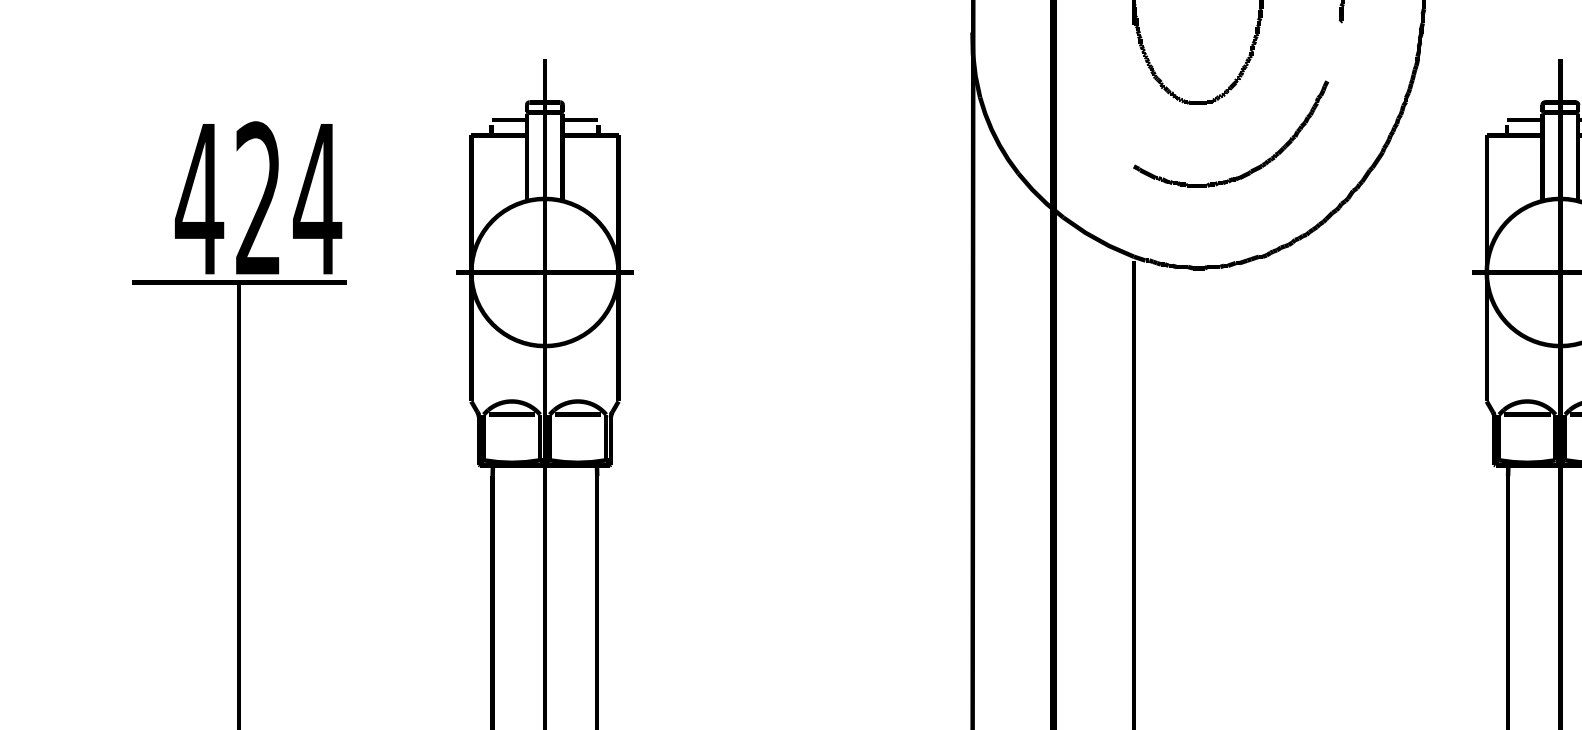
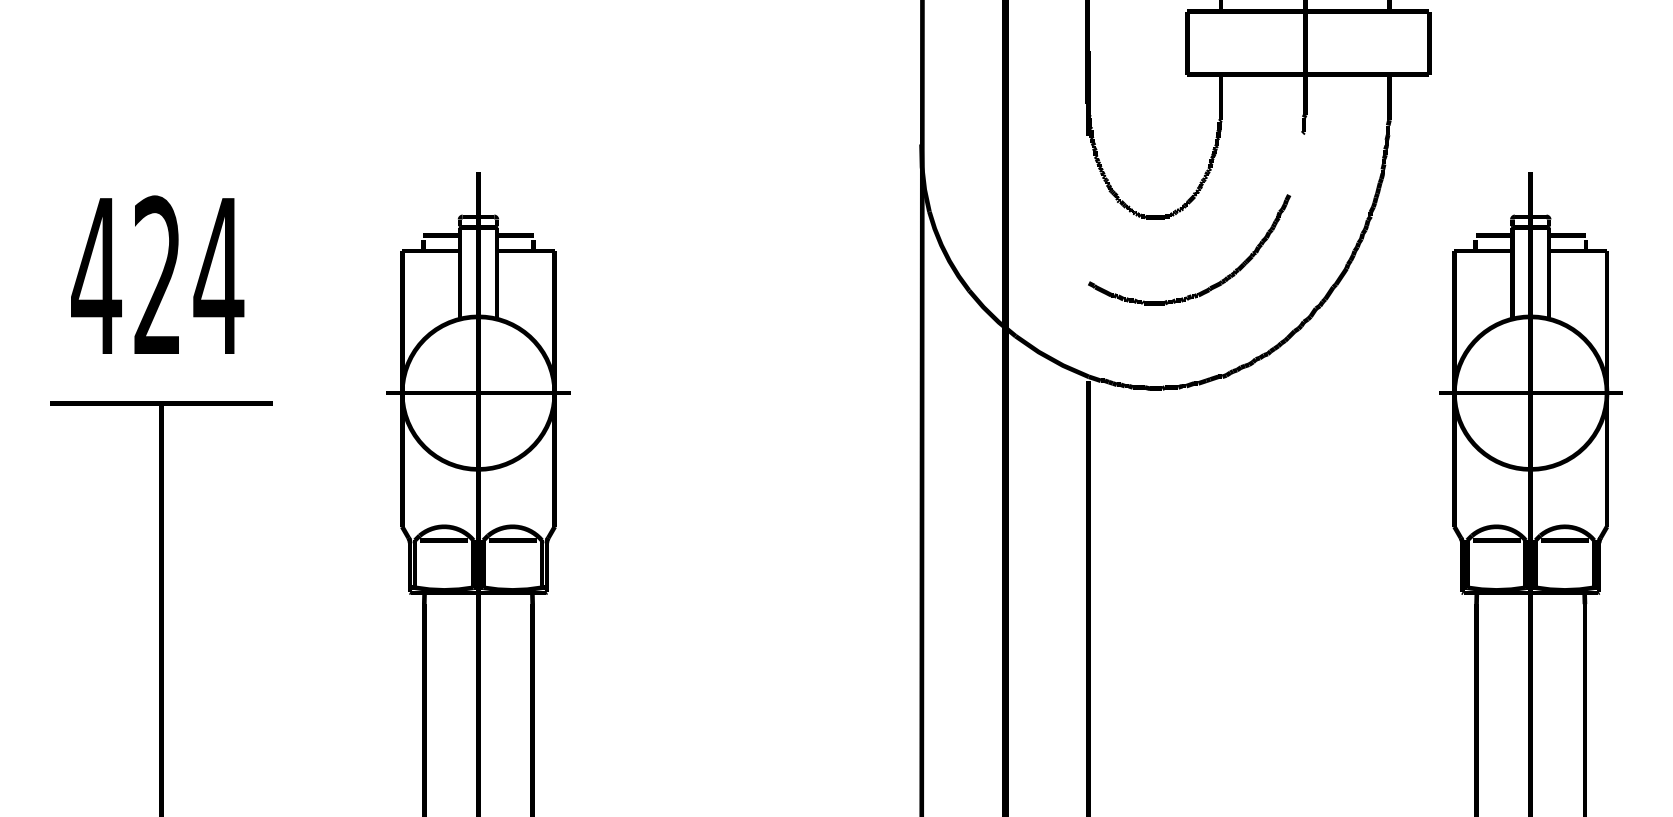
text: (258, 197) -> (157, 274), moved

